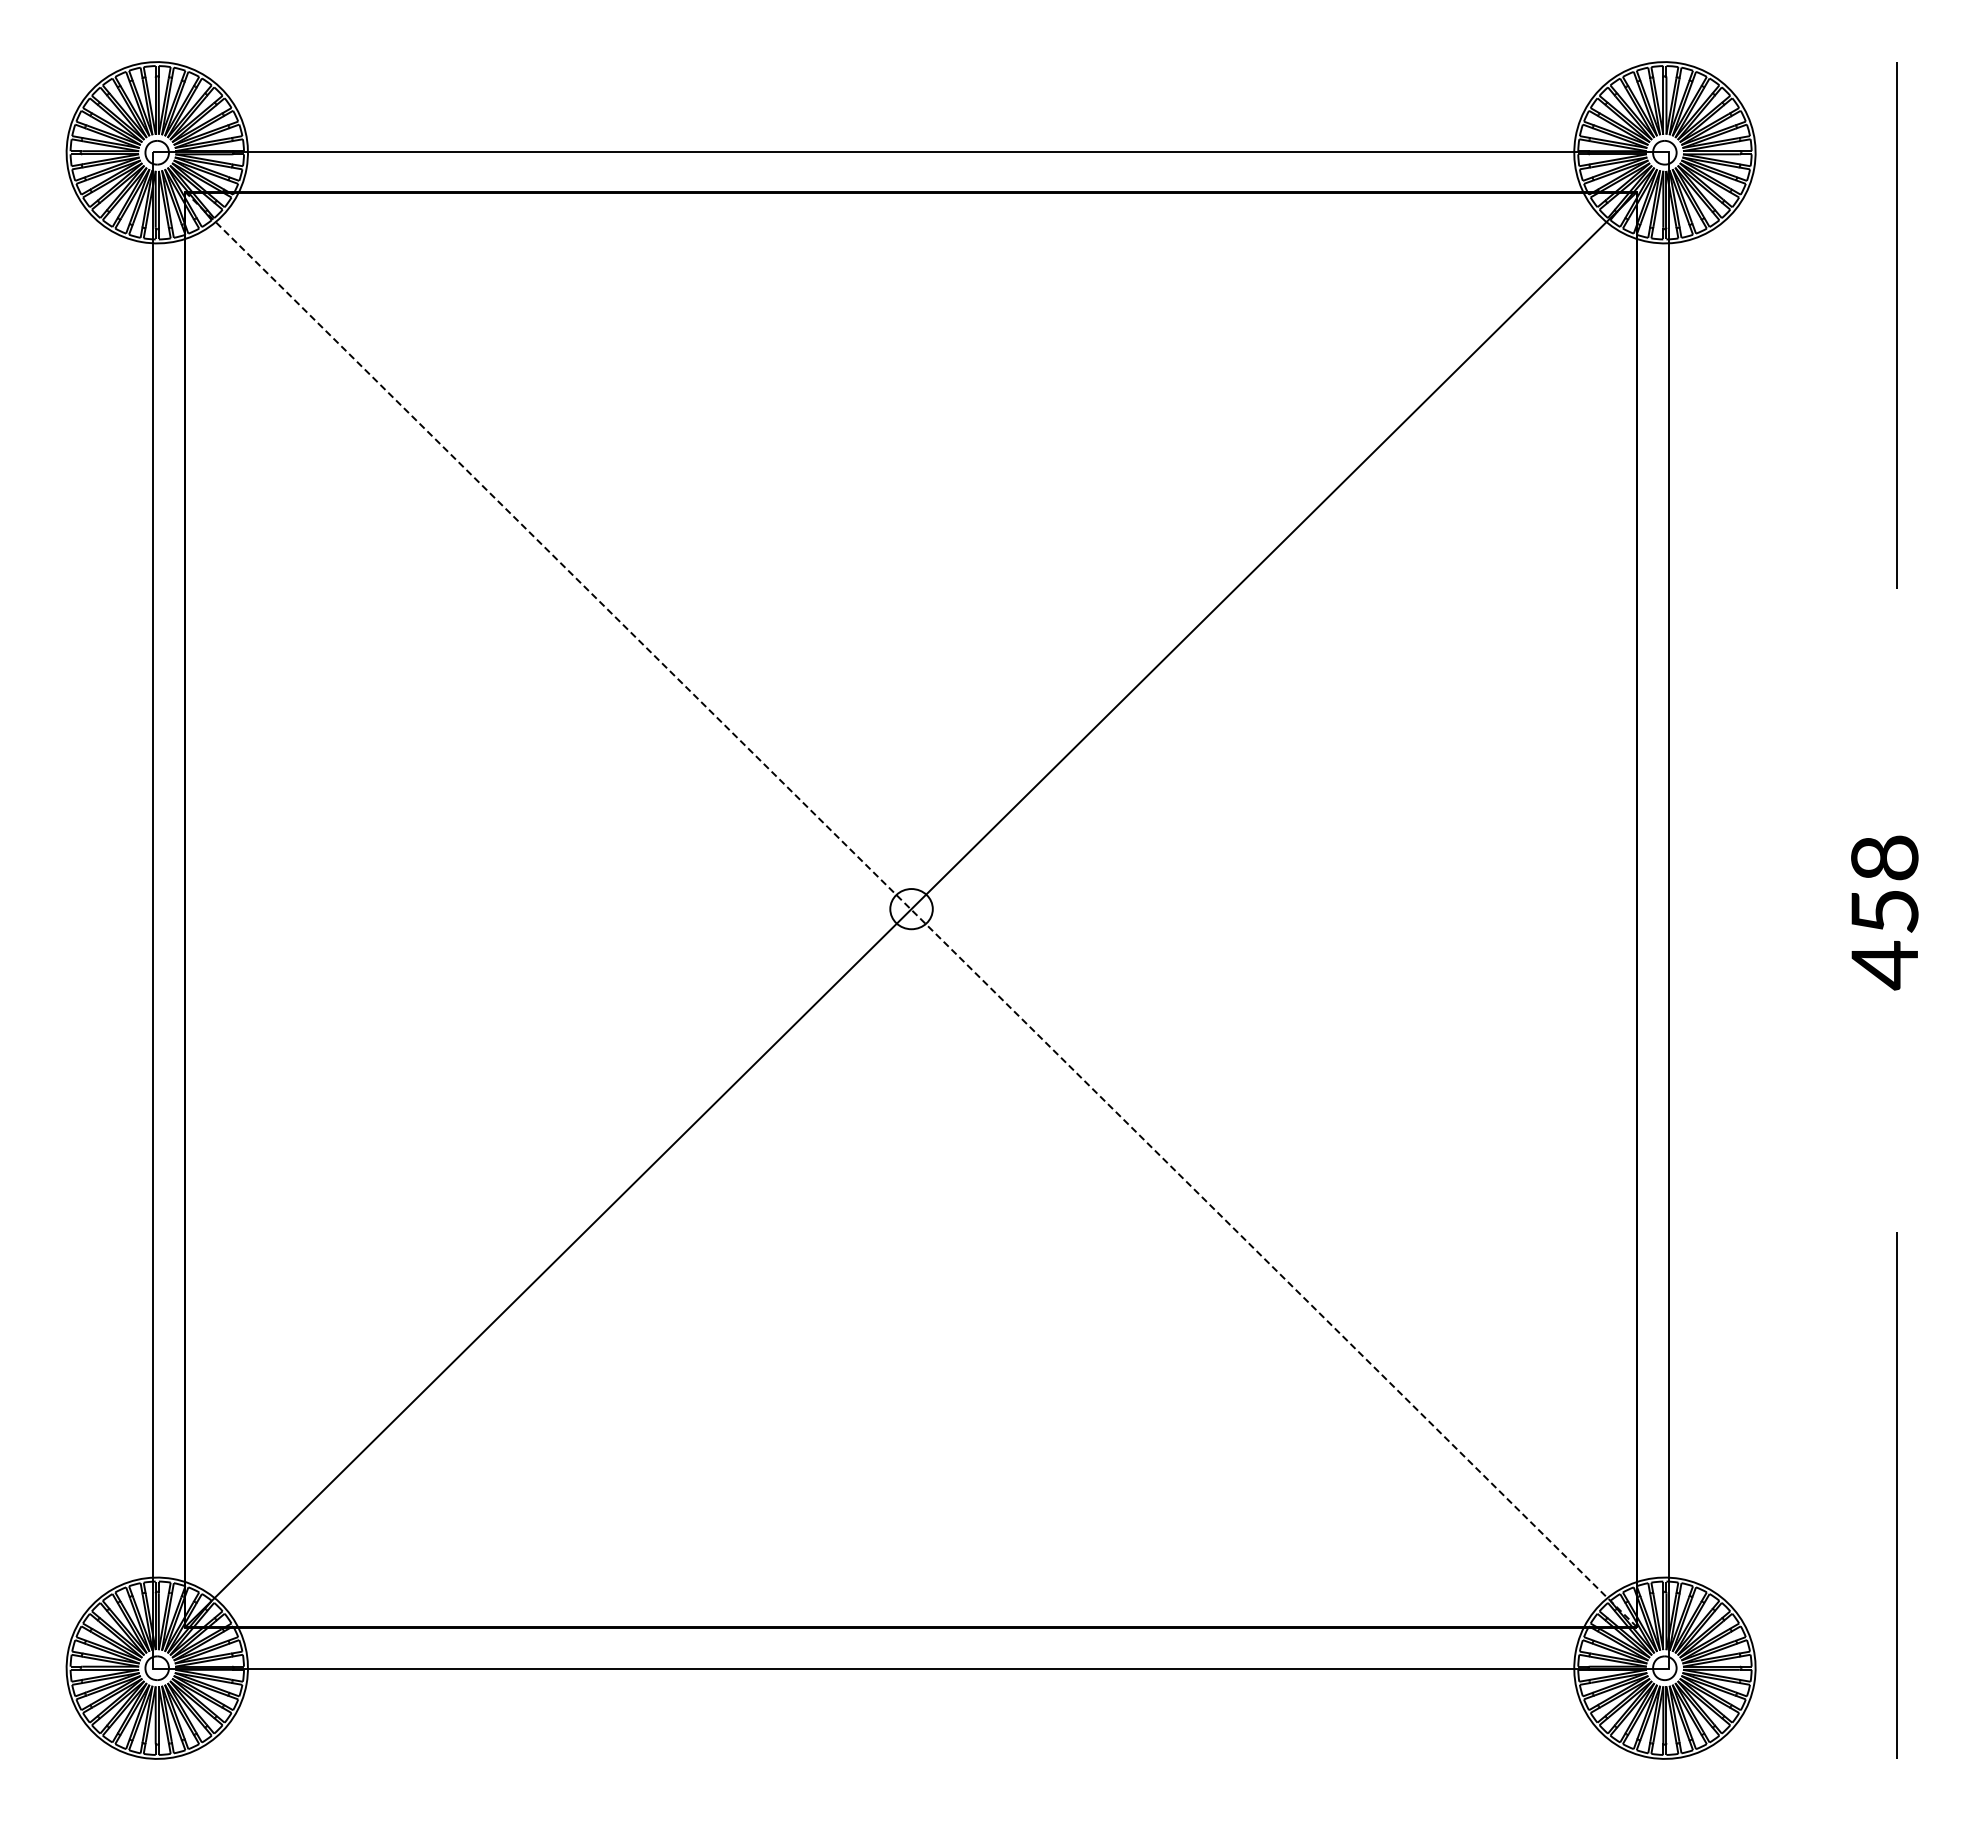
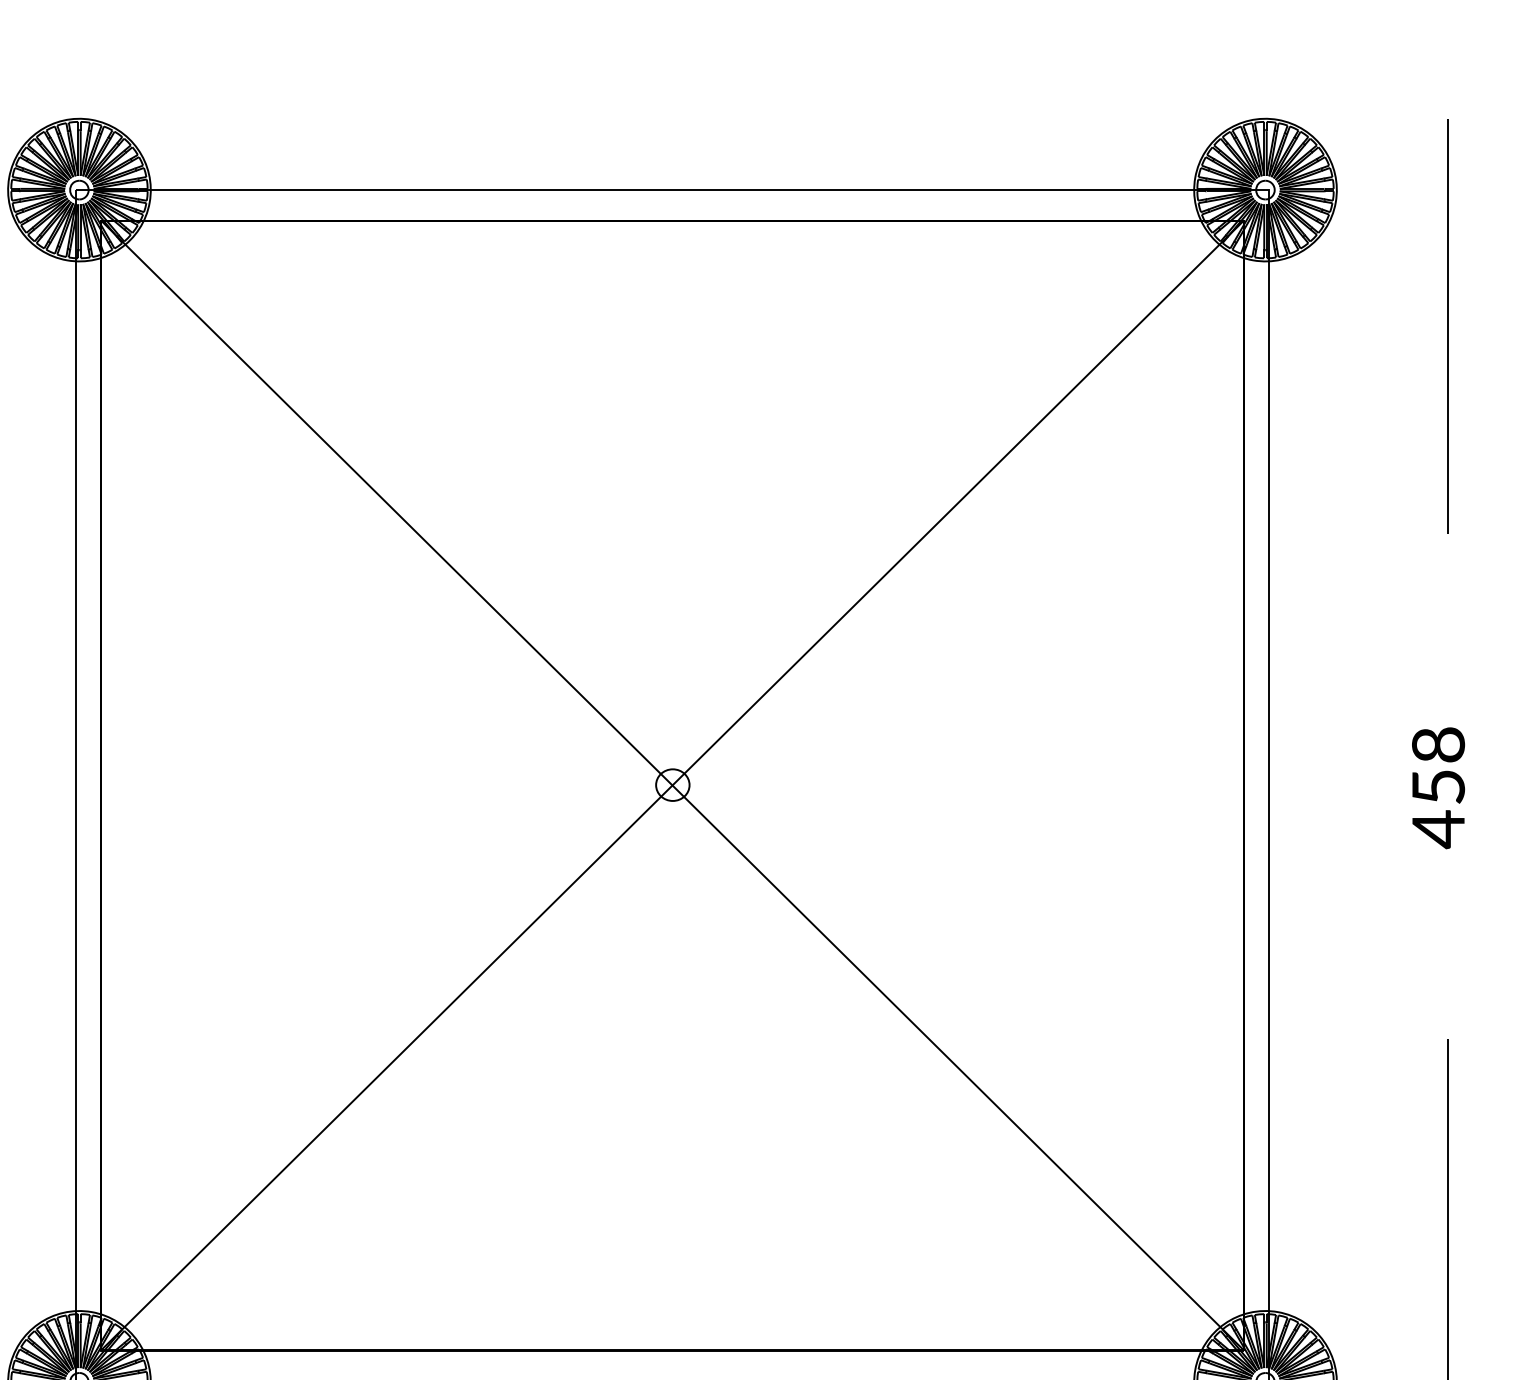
line: (911, 909) -> (672, 785), dashed -> solid

